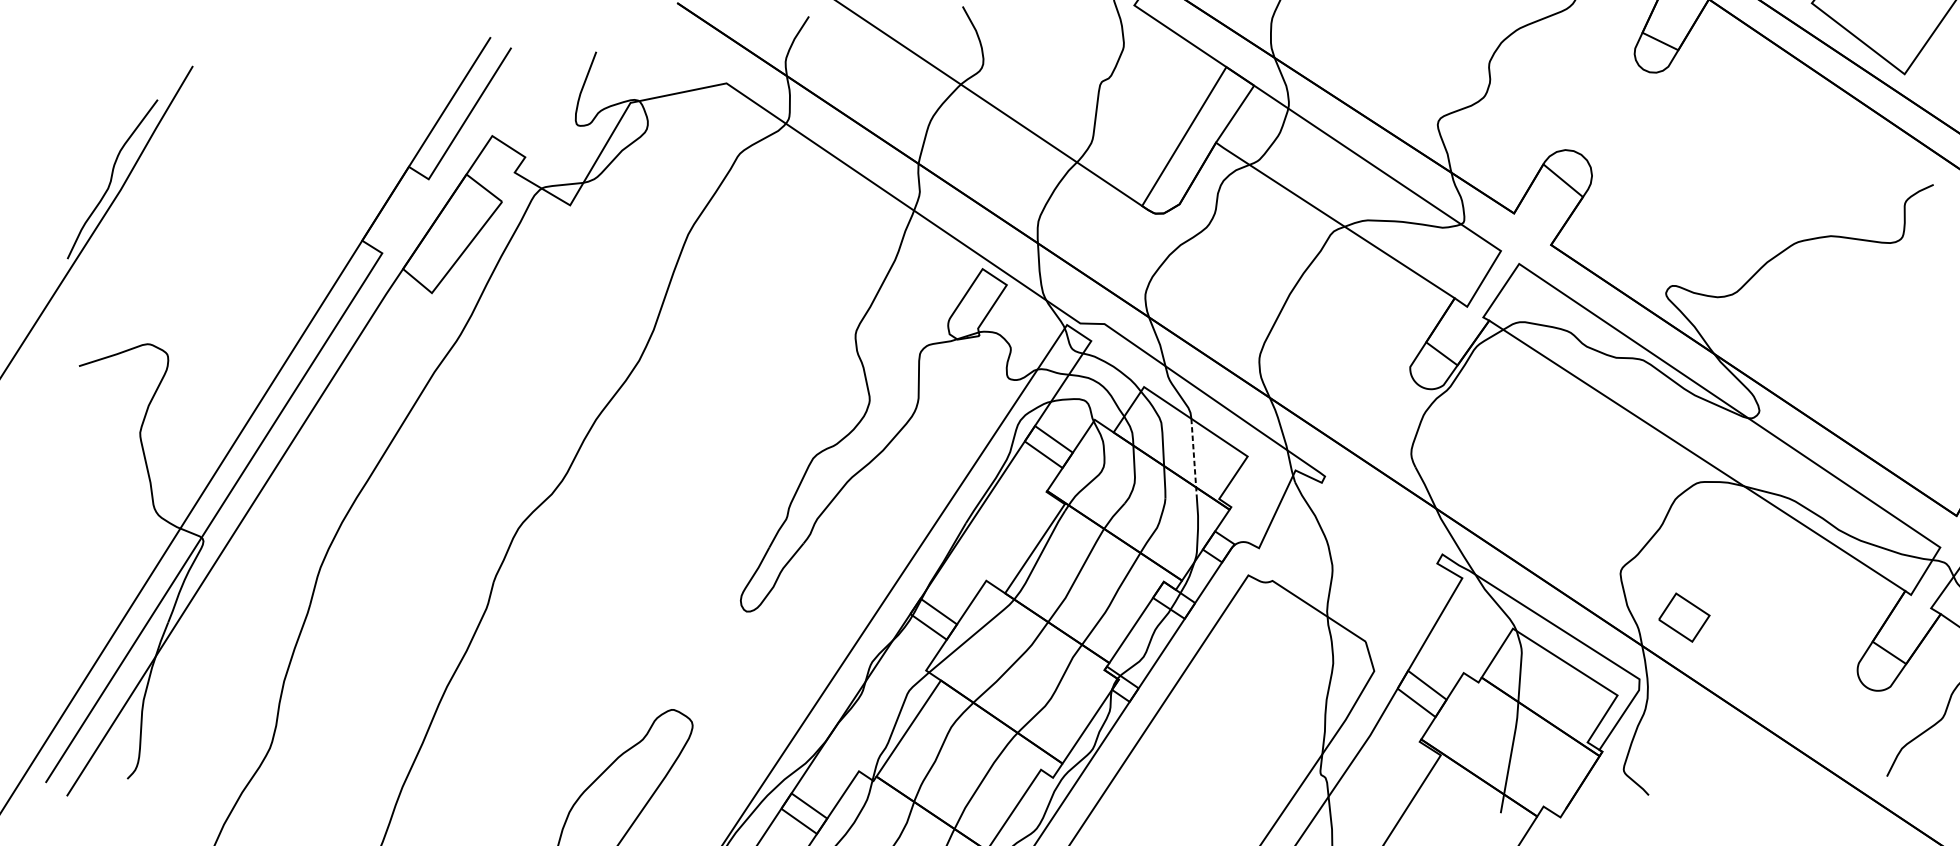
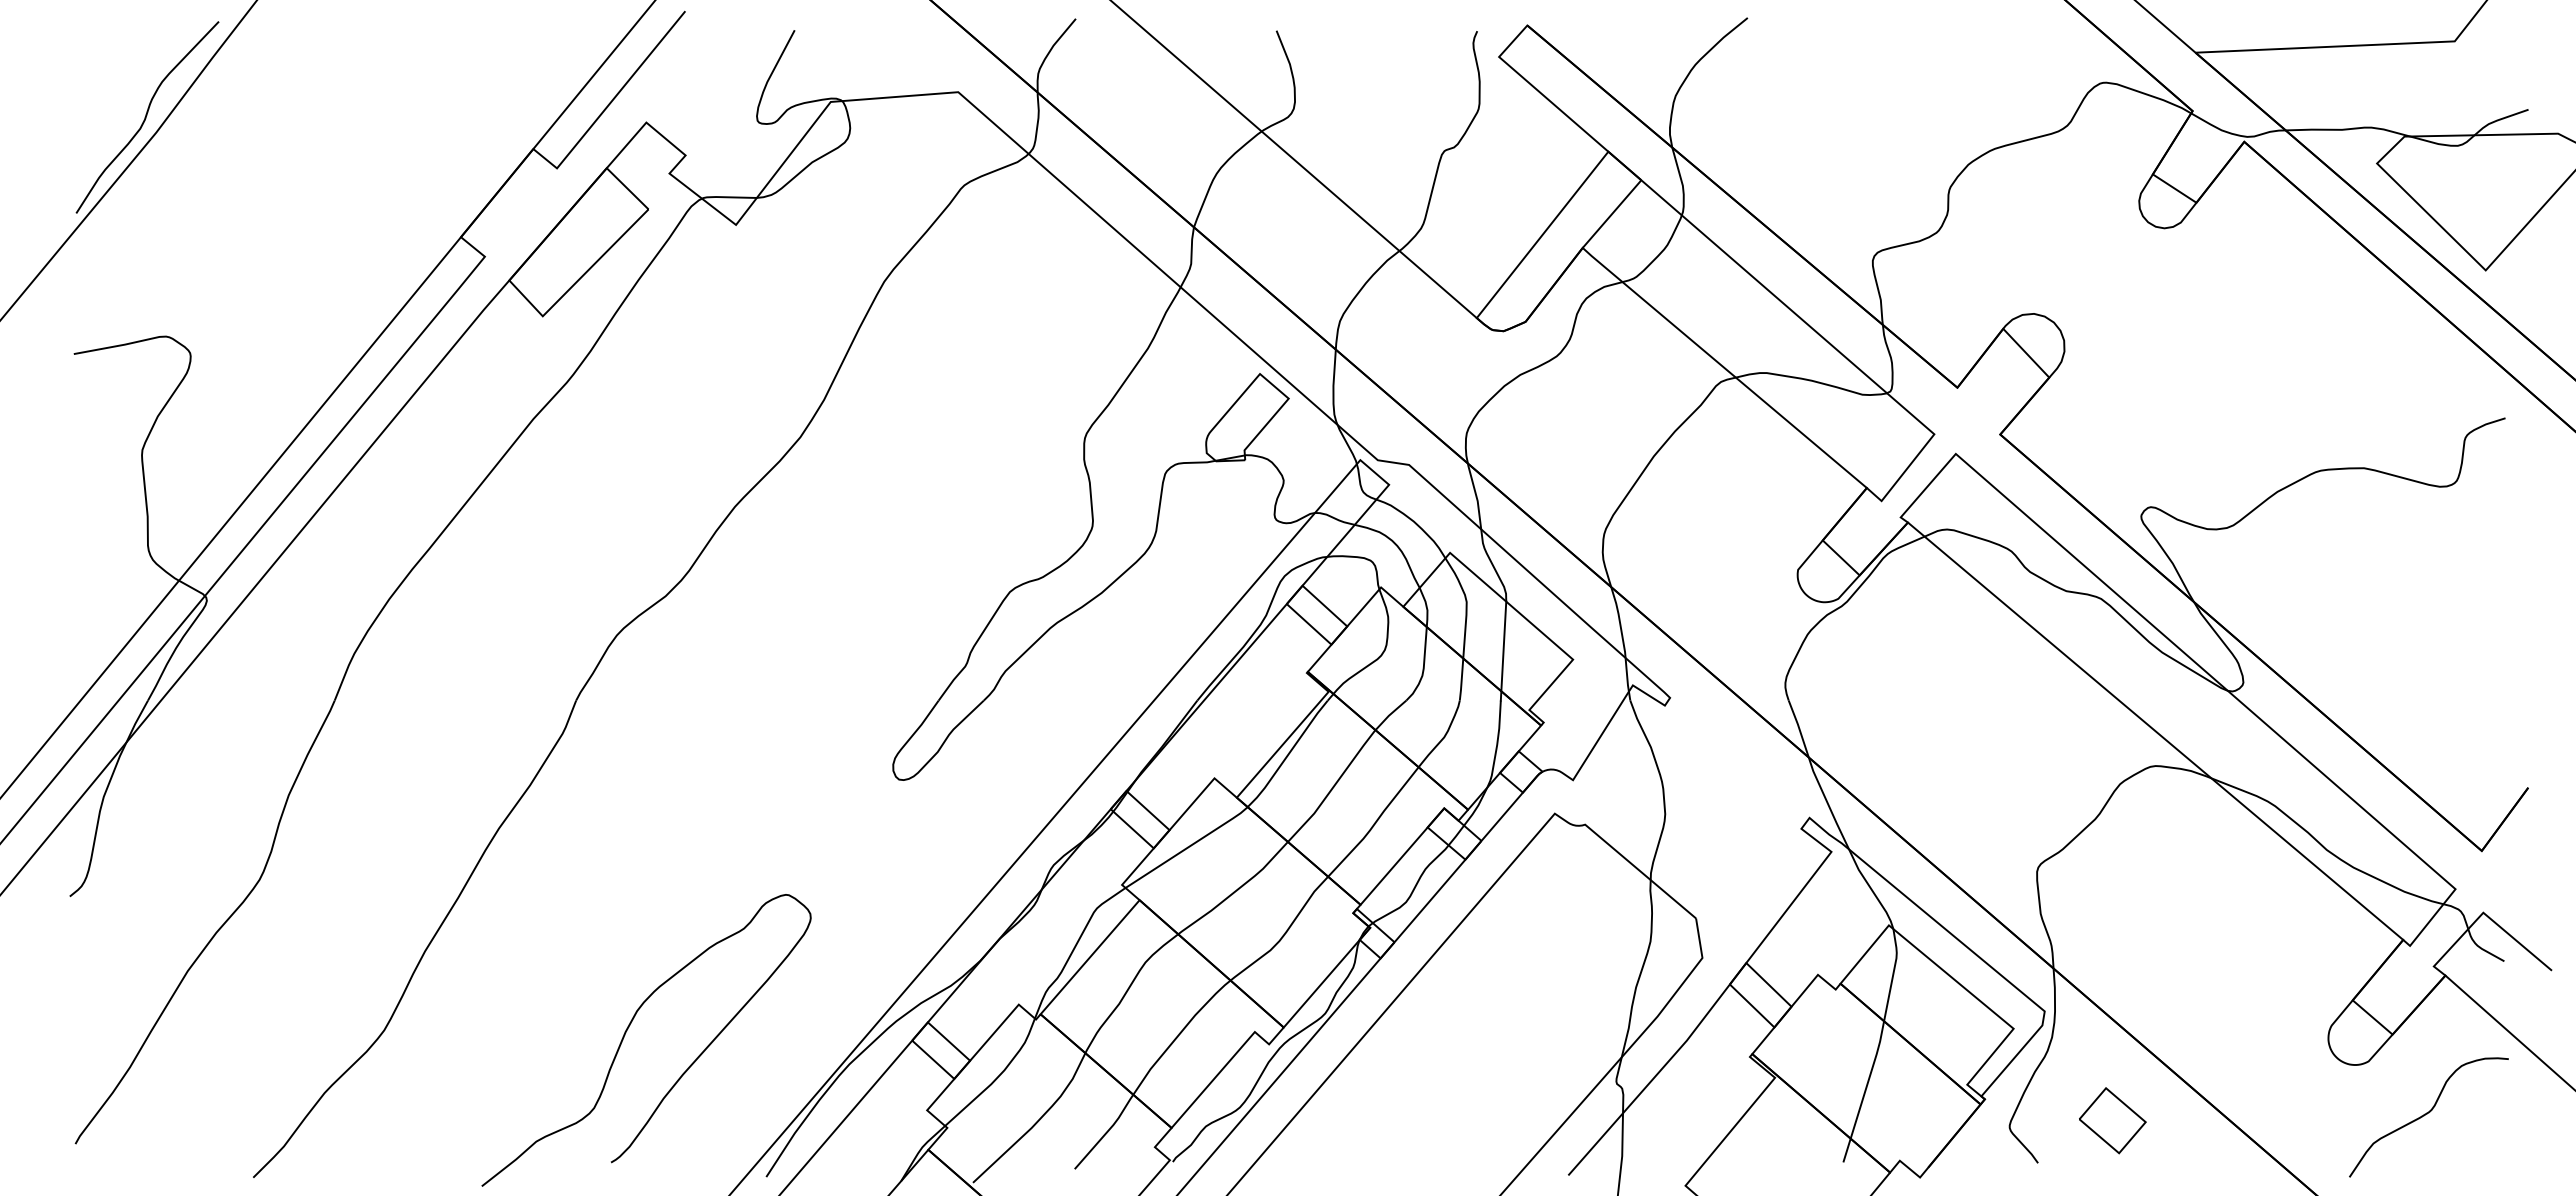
line: (1194, 456) -> (1503, 651), dashed -> solid
part: (1684, 617) -> (2112, 1120), moved

